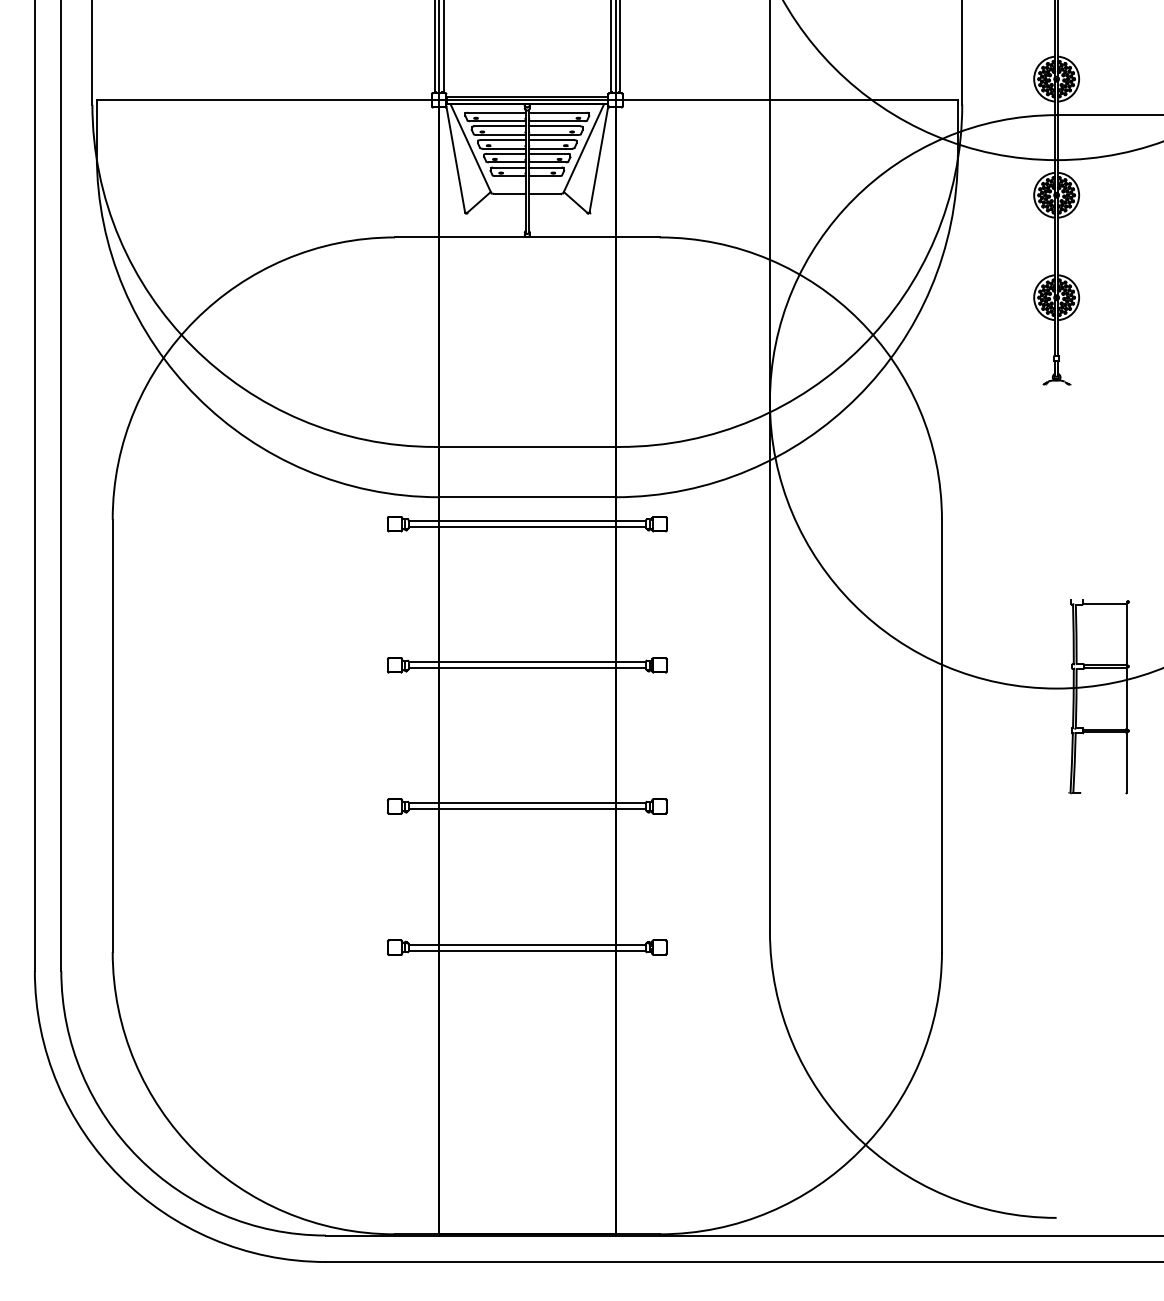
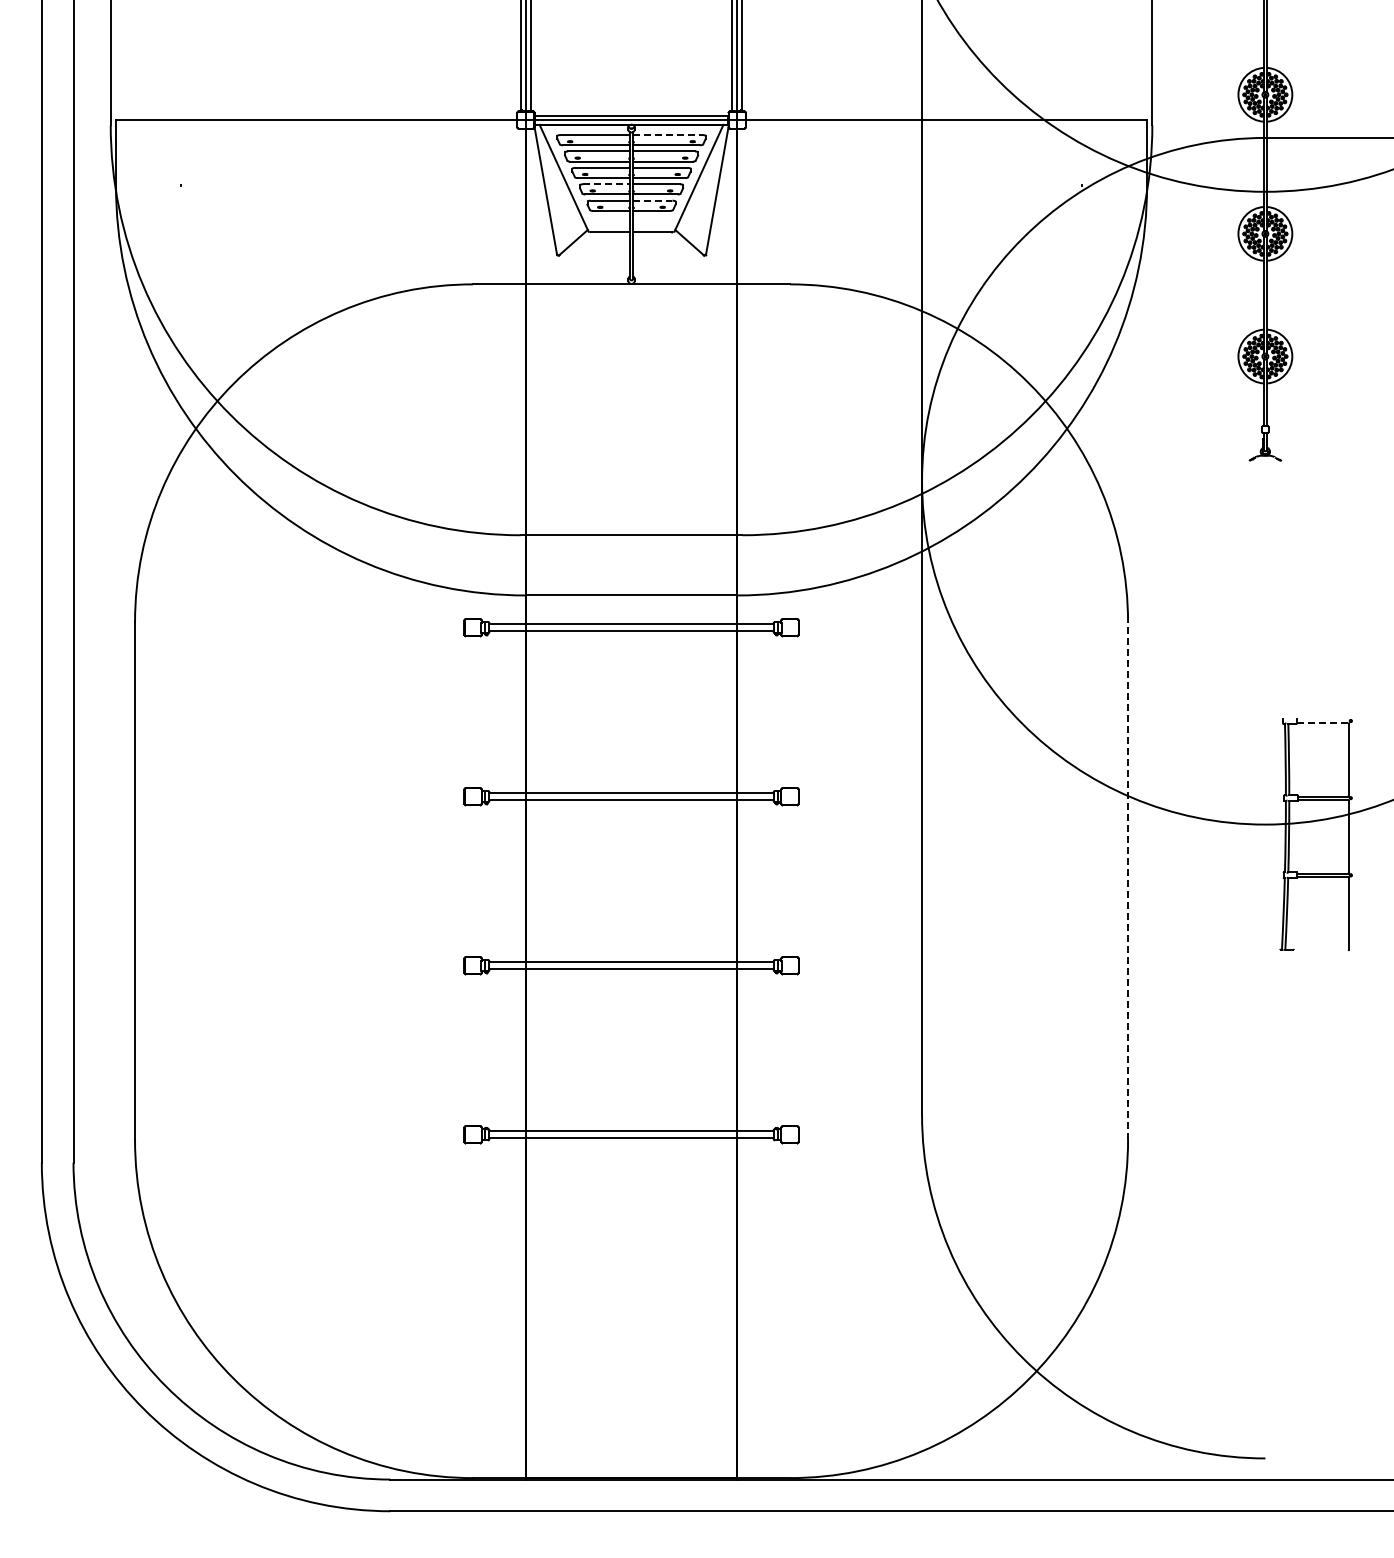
line: (557, 113) -> (667, 135), solid -> dashed
line: (507, 154) -> (607, 184), solid -> dashed
line: (544, 167) -> (652, 200), solid -> dashed
line: (1104, 603) -> (1322, 722), solid -> dashed
line: (942, 736) -> (1128, 881), solid -> dashed

